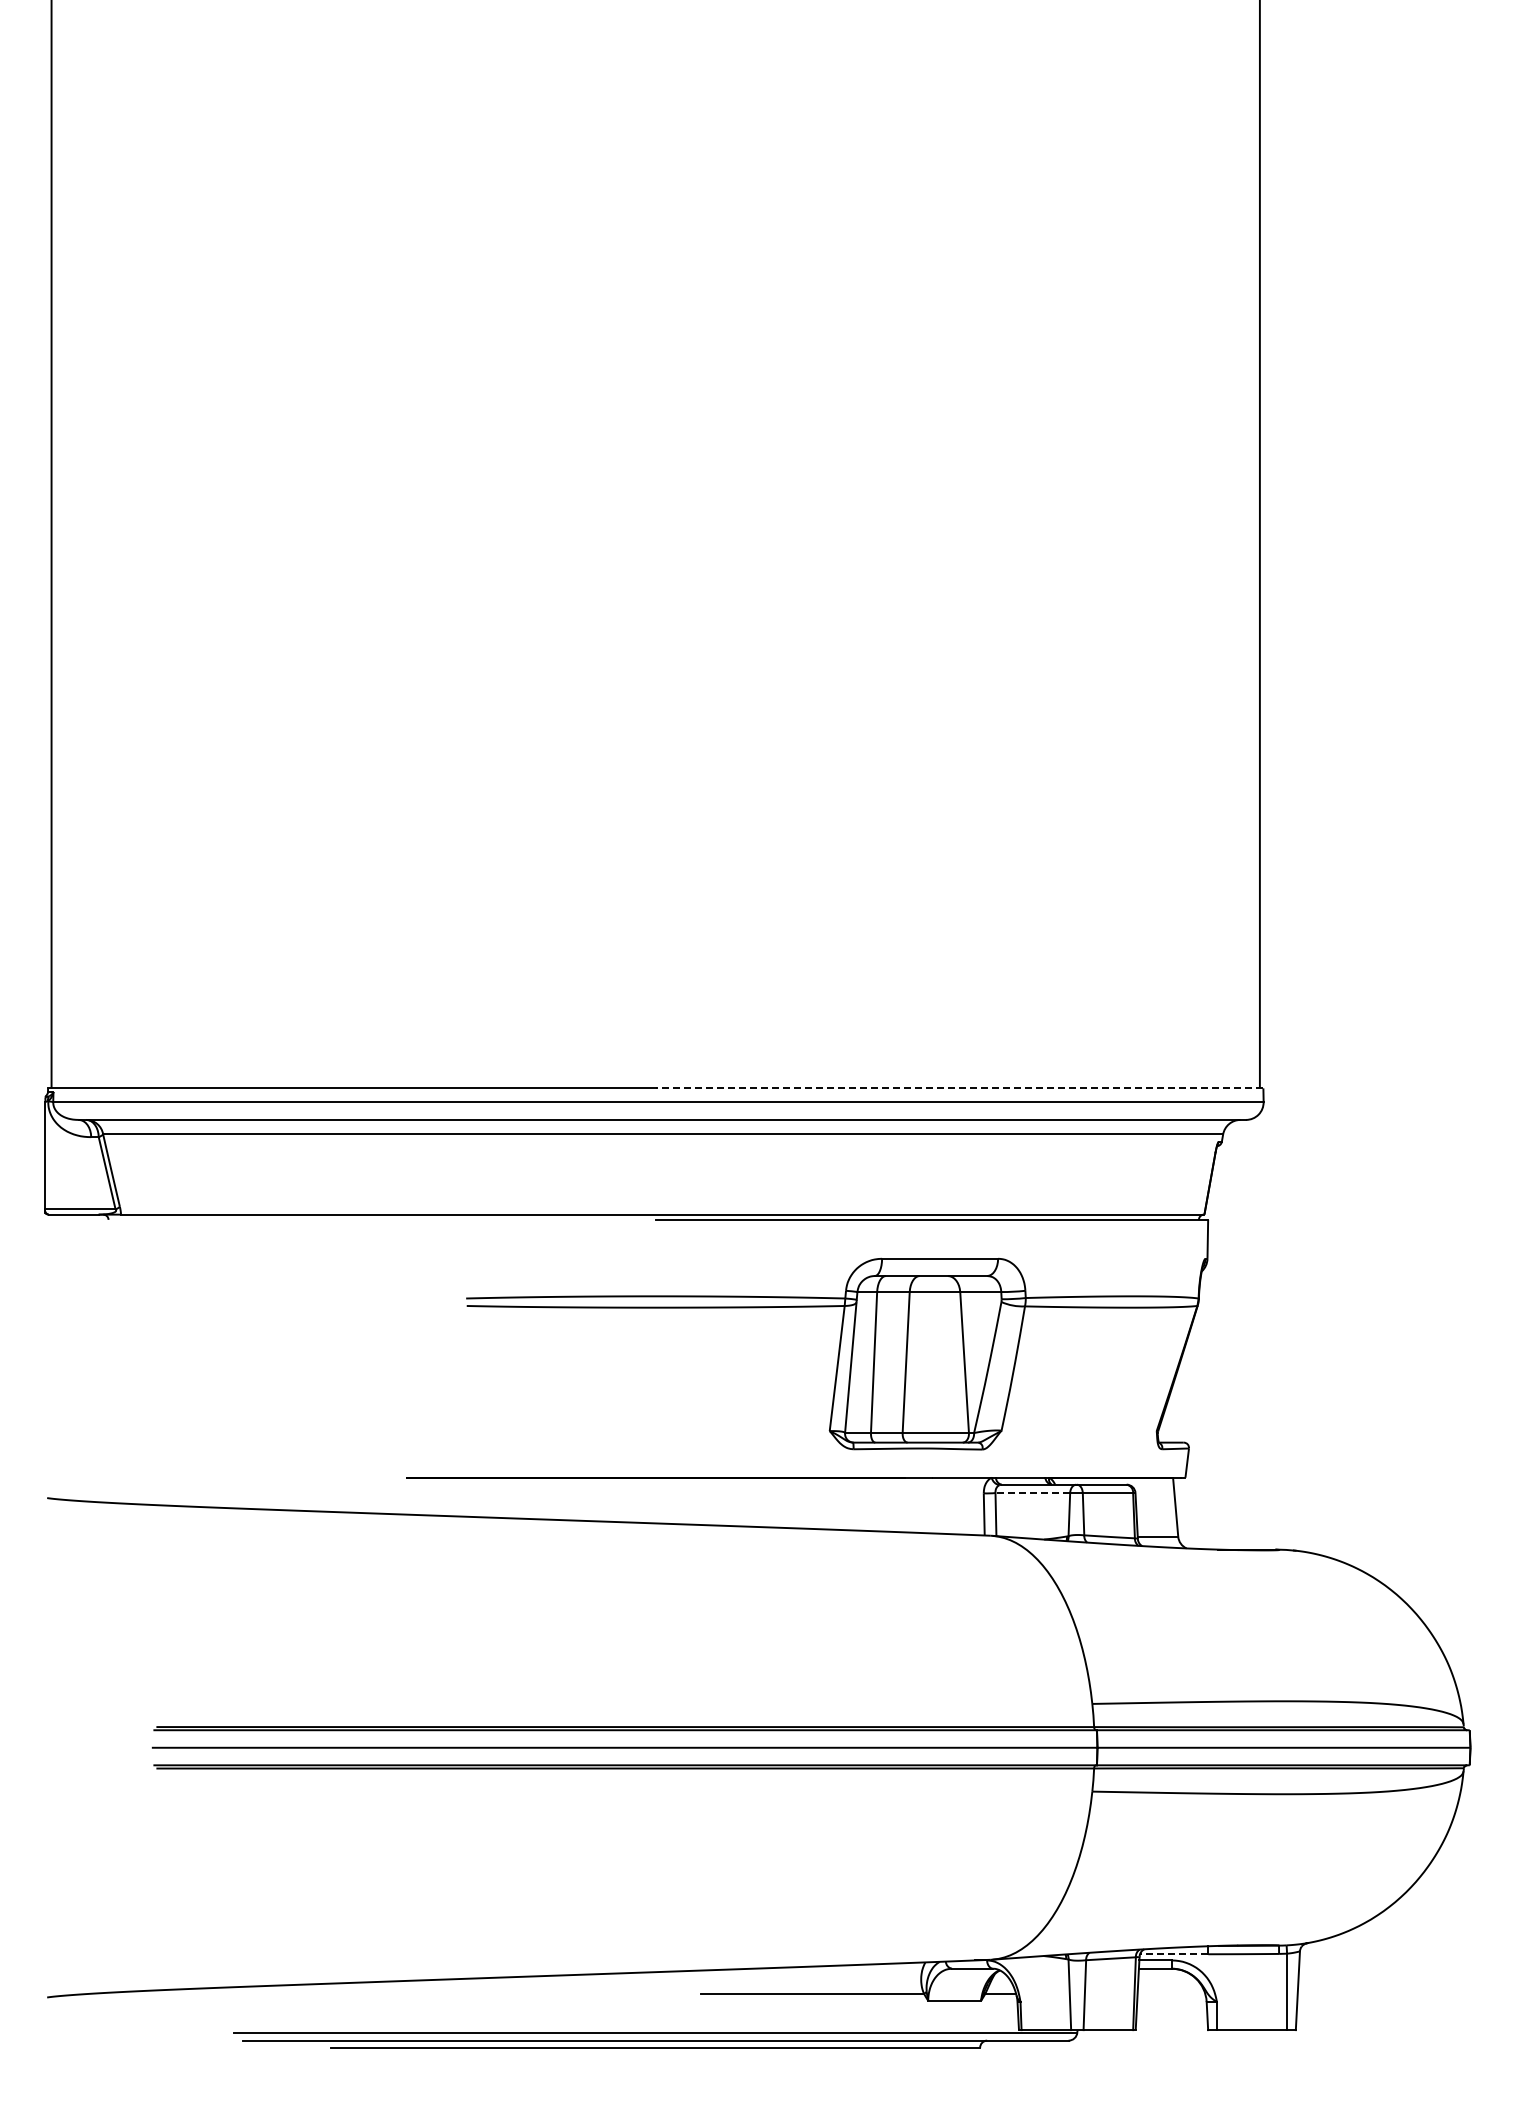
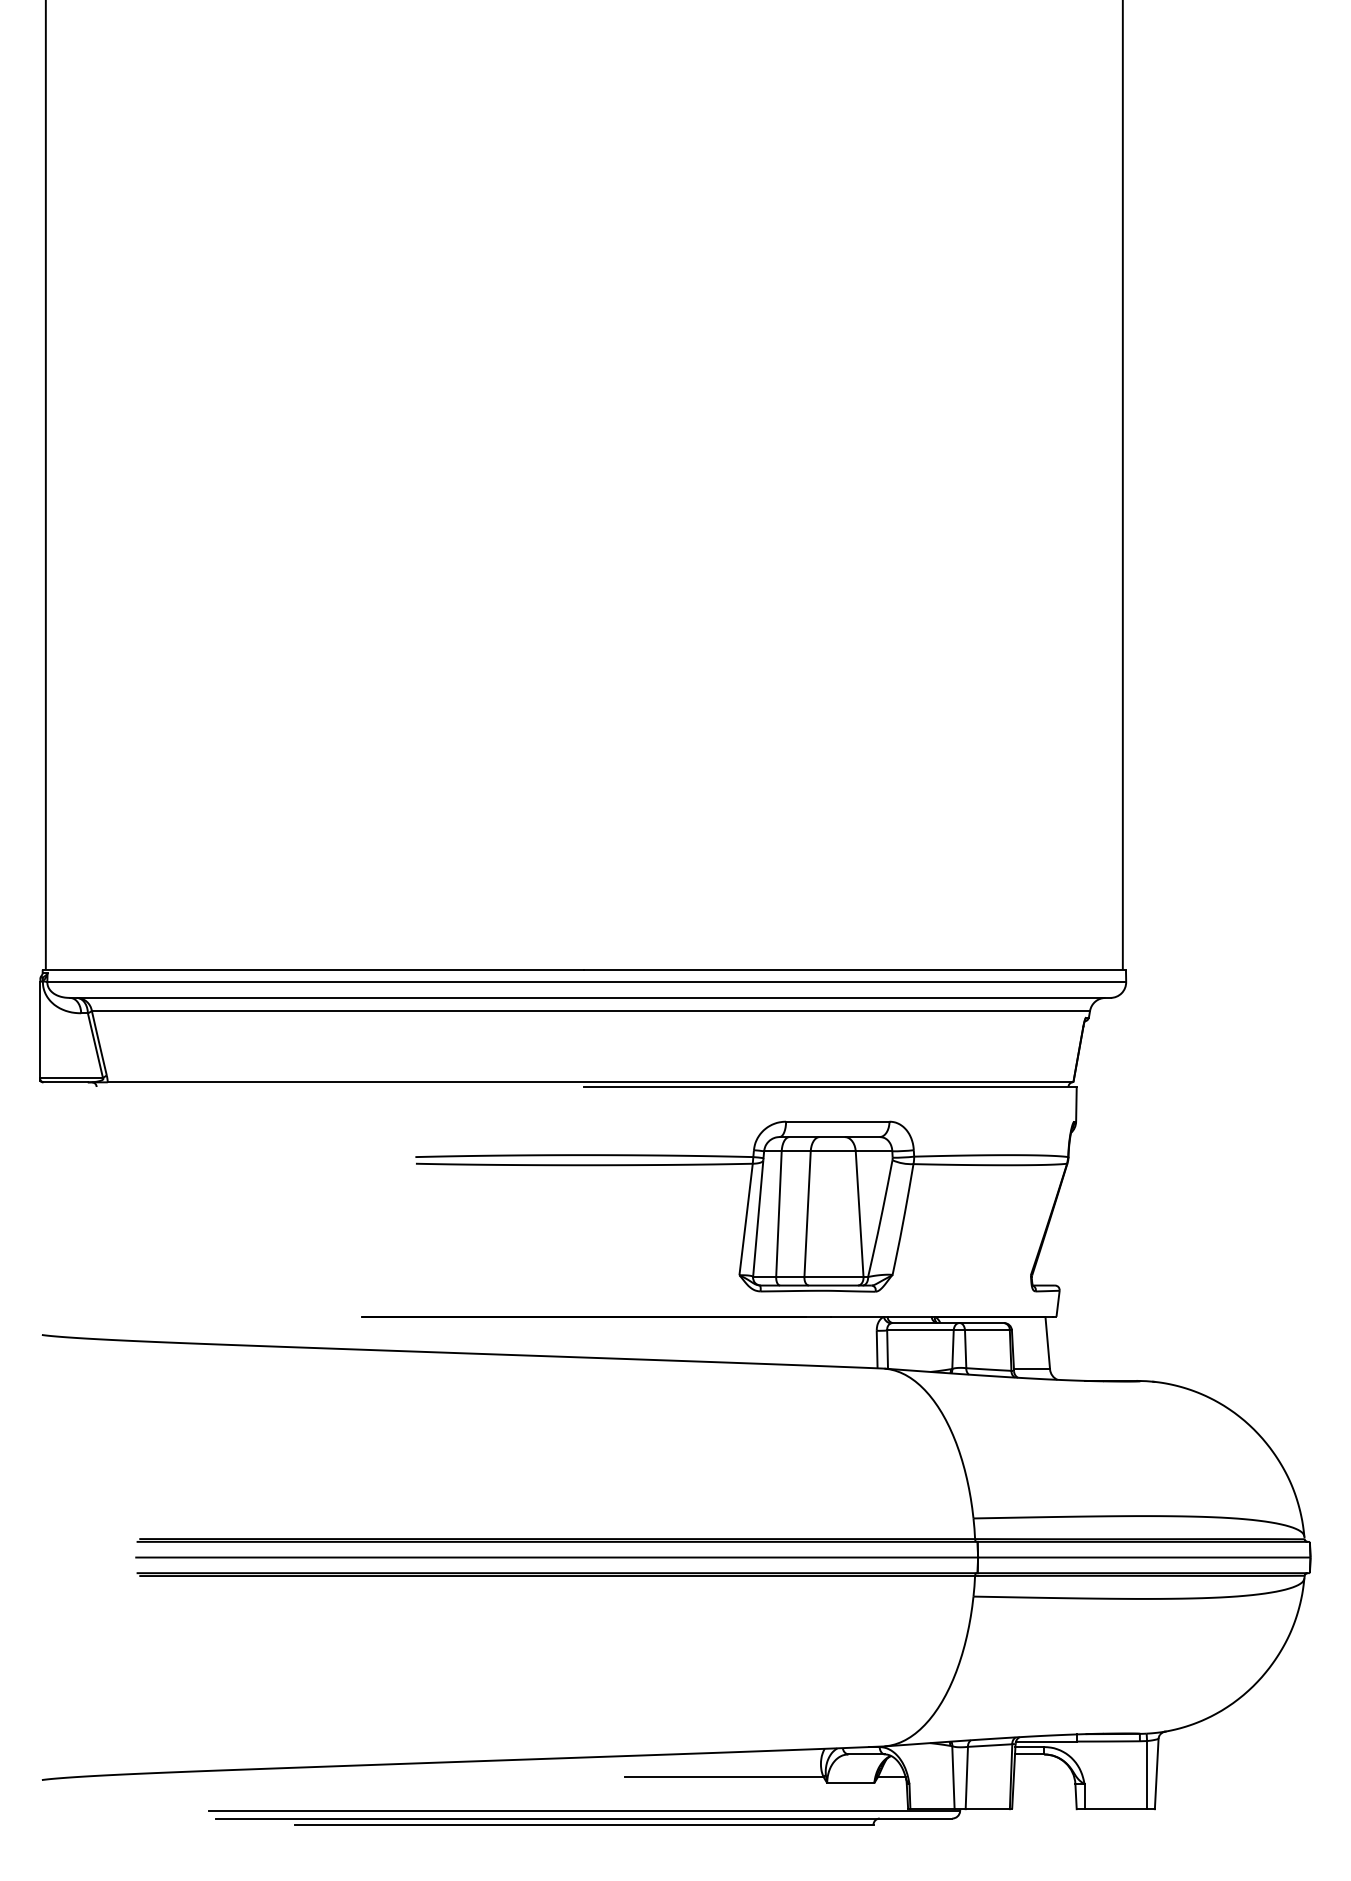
line: (959, 1088) -> (855, 969), dashed -> solid
line: (1032, 1493) -> (920, 1330), dashed -> solid
line: (1173, 1954) -> (1045, 1741), dashed -> solid

